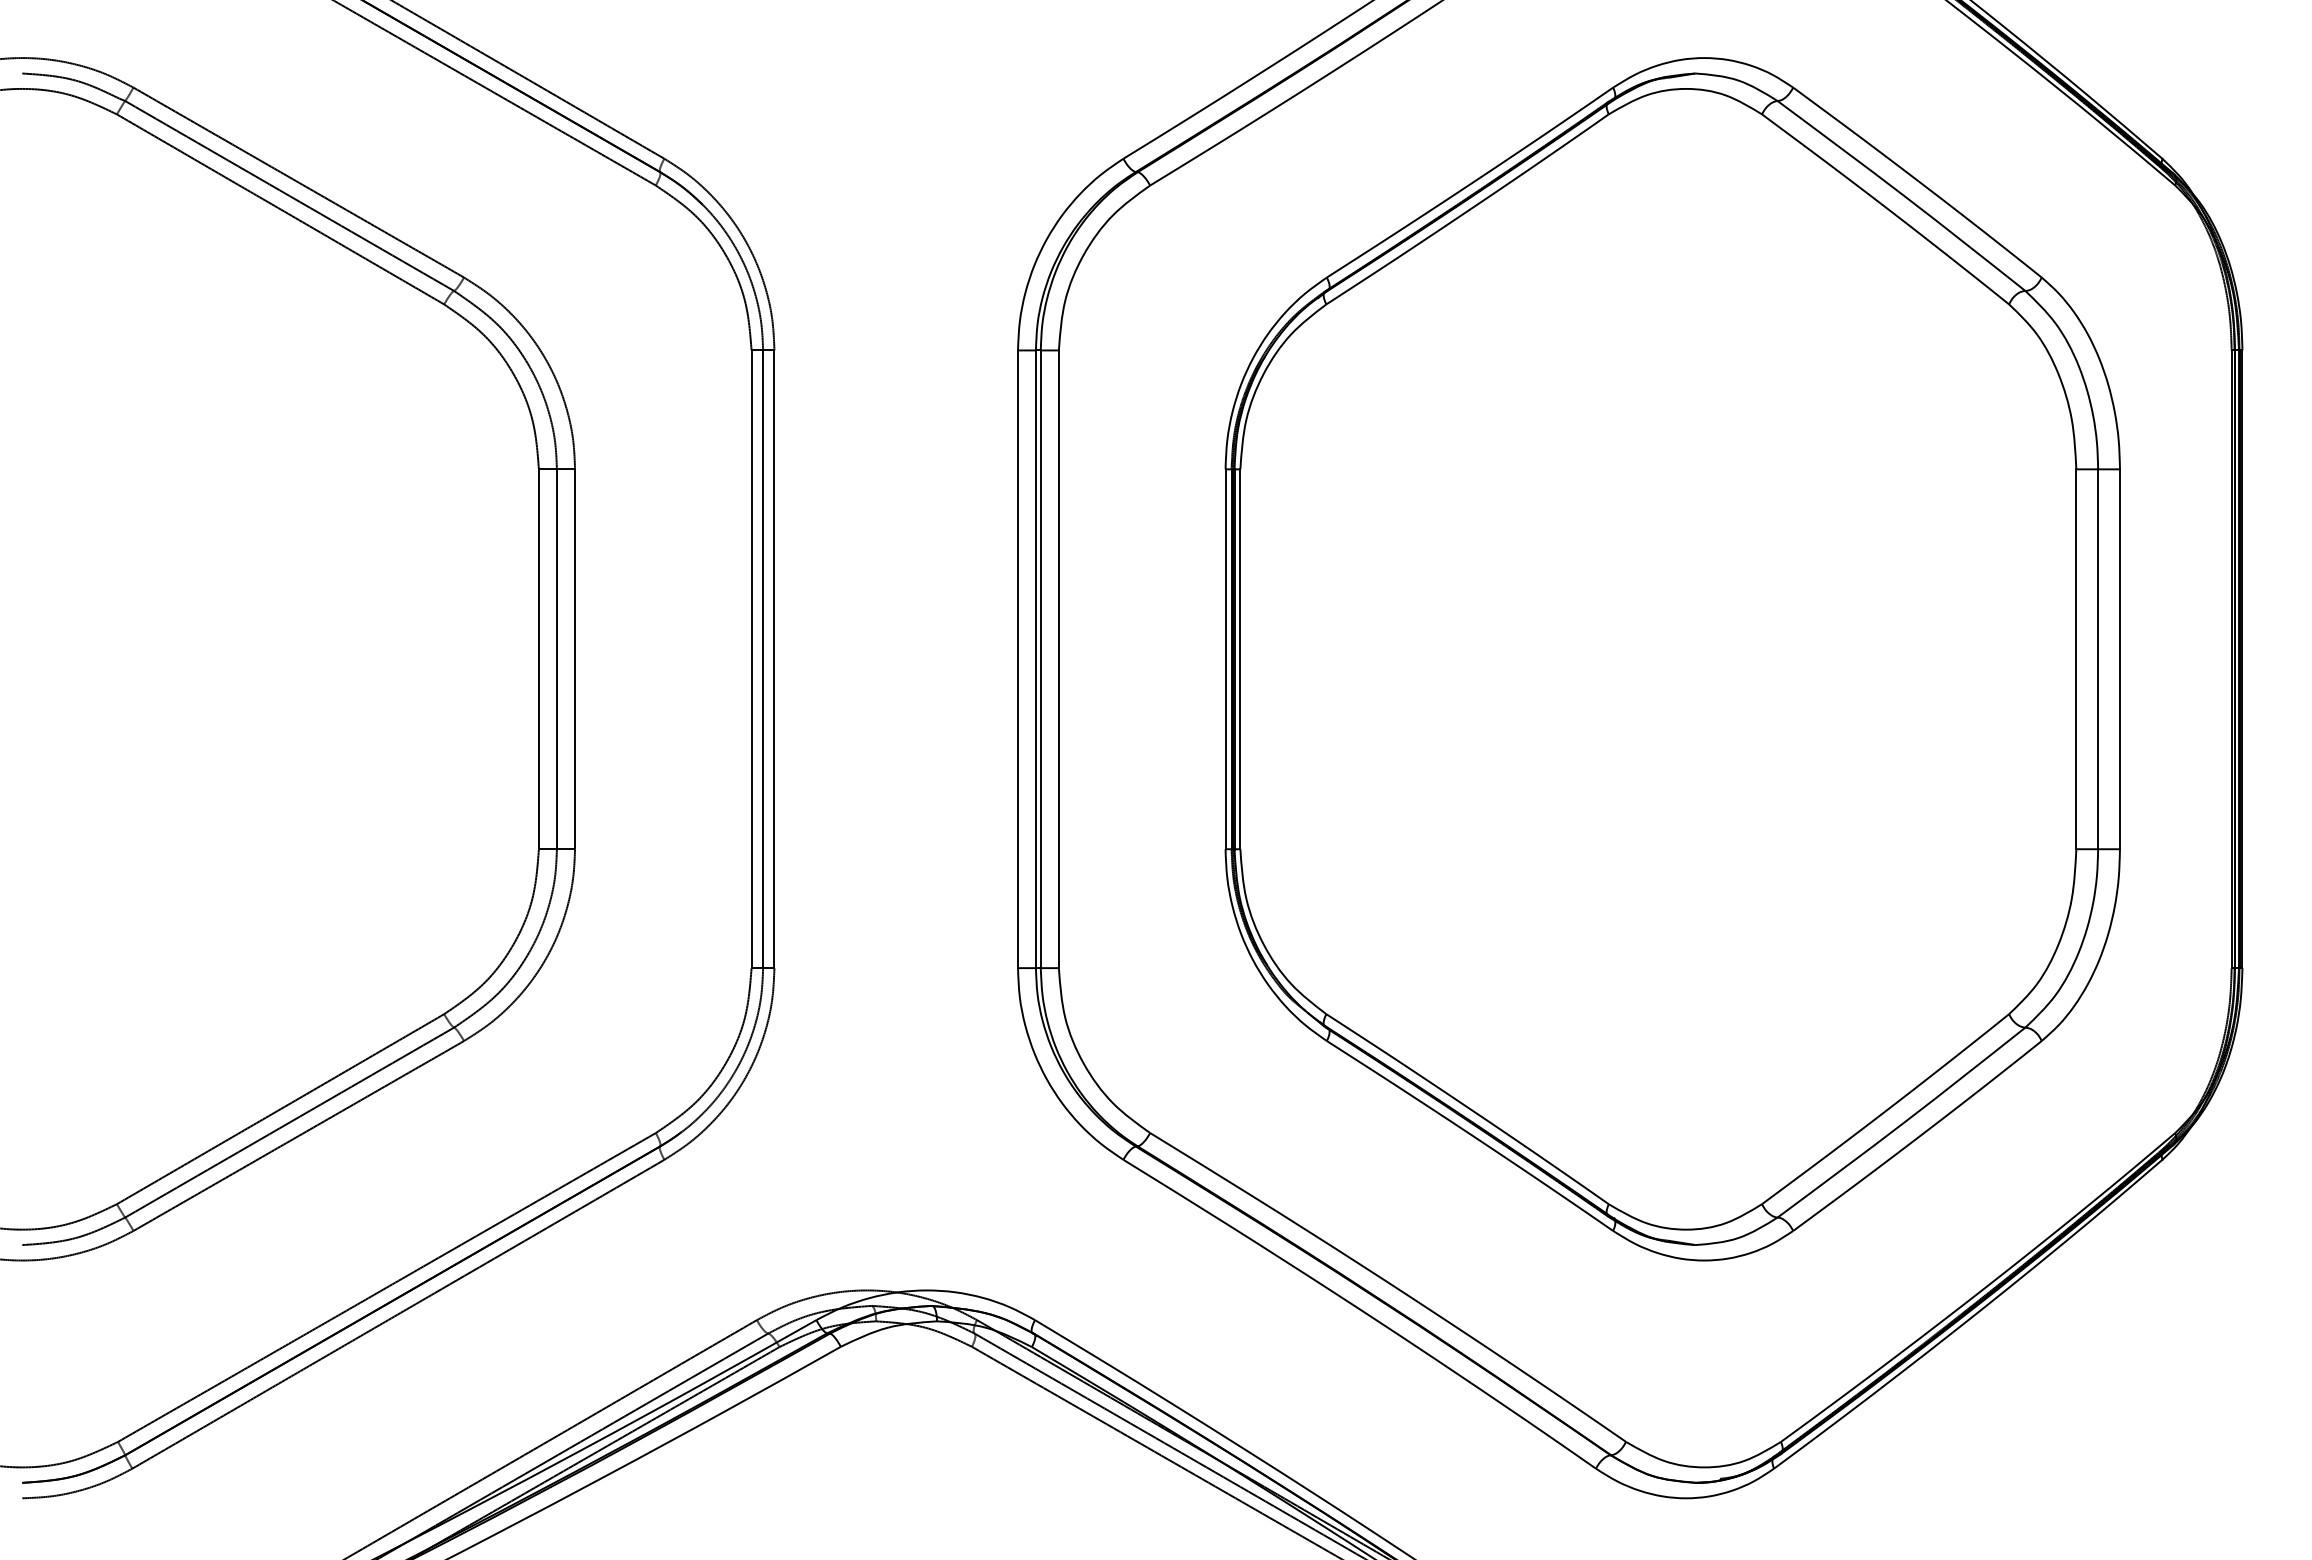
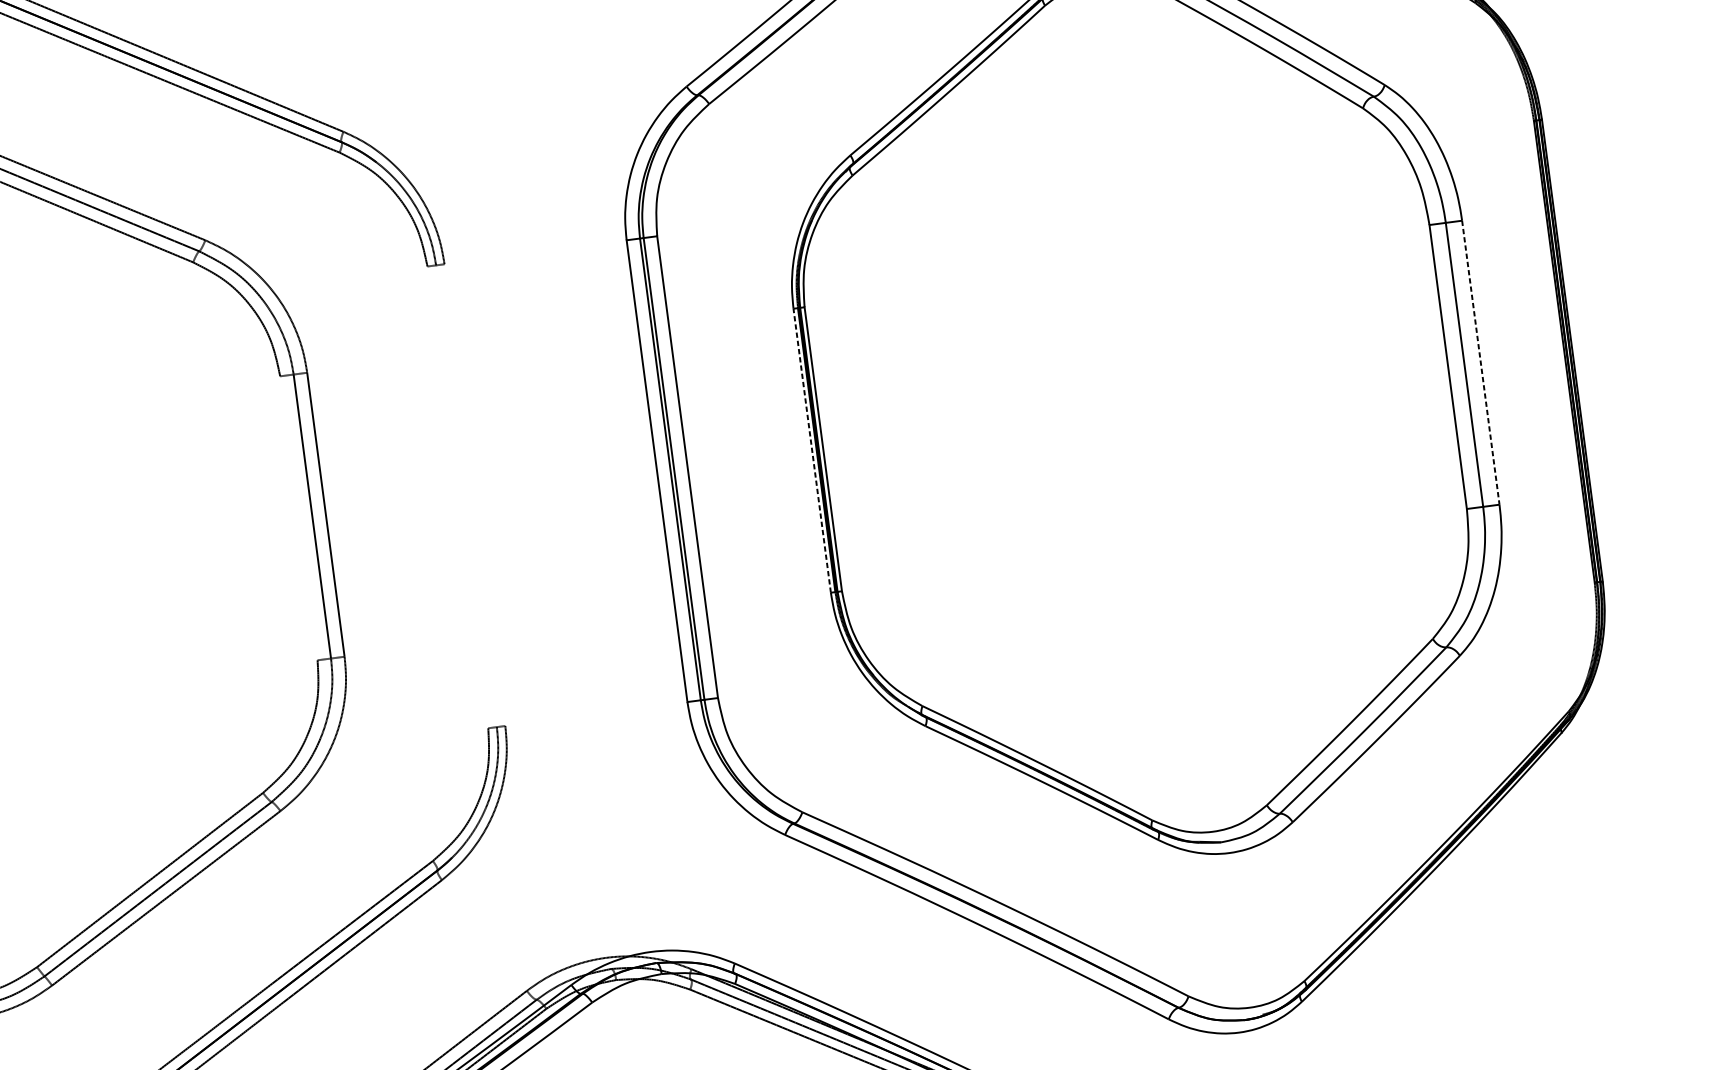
line: (538, 659) -> (298, 518), removed
line: (751, 659) -> (457, 497), removed
line: (763, 659) -> (466, 496), removed
line: (774, 659) -> (475, 495), removed
line: (1225, 659) -> (812, 450), solid -> dashed
line: (2119, 659) -> (1480, 362), solid -> dashed

